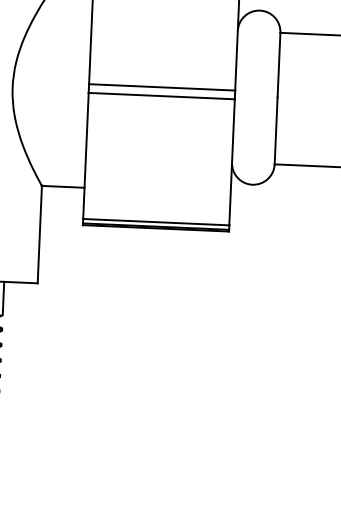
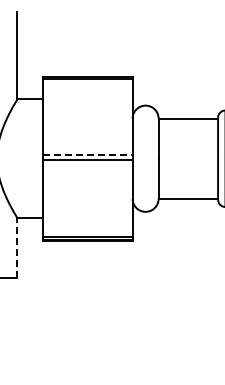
line: (162, 86) -> (88, 154), solid -> dashed
line: (39, 233) -> (17, 247), solid -> dashed

